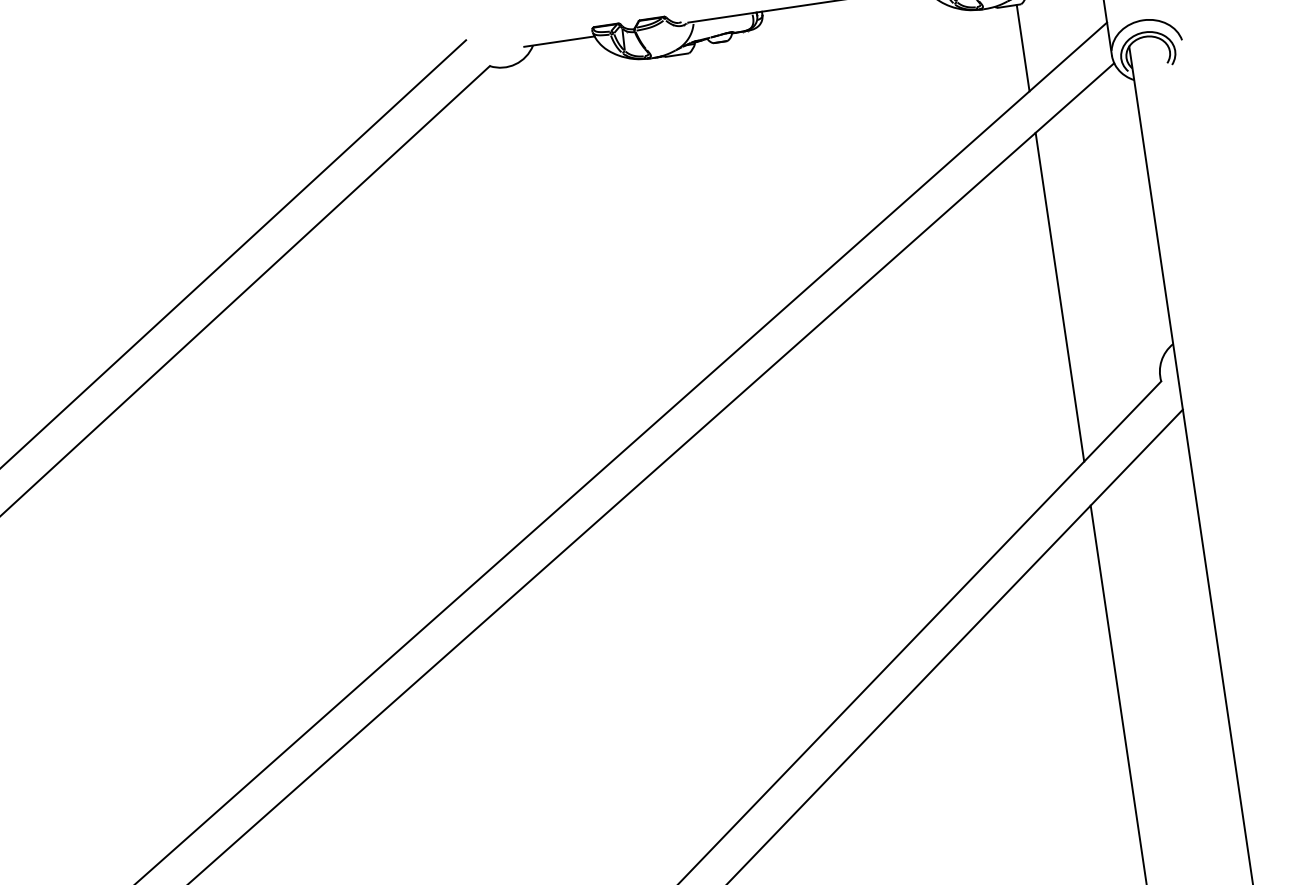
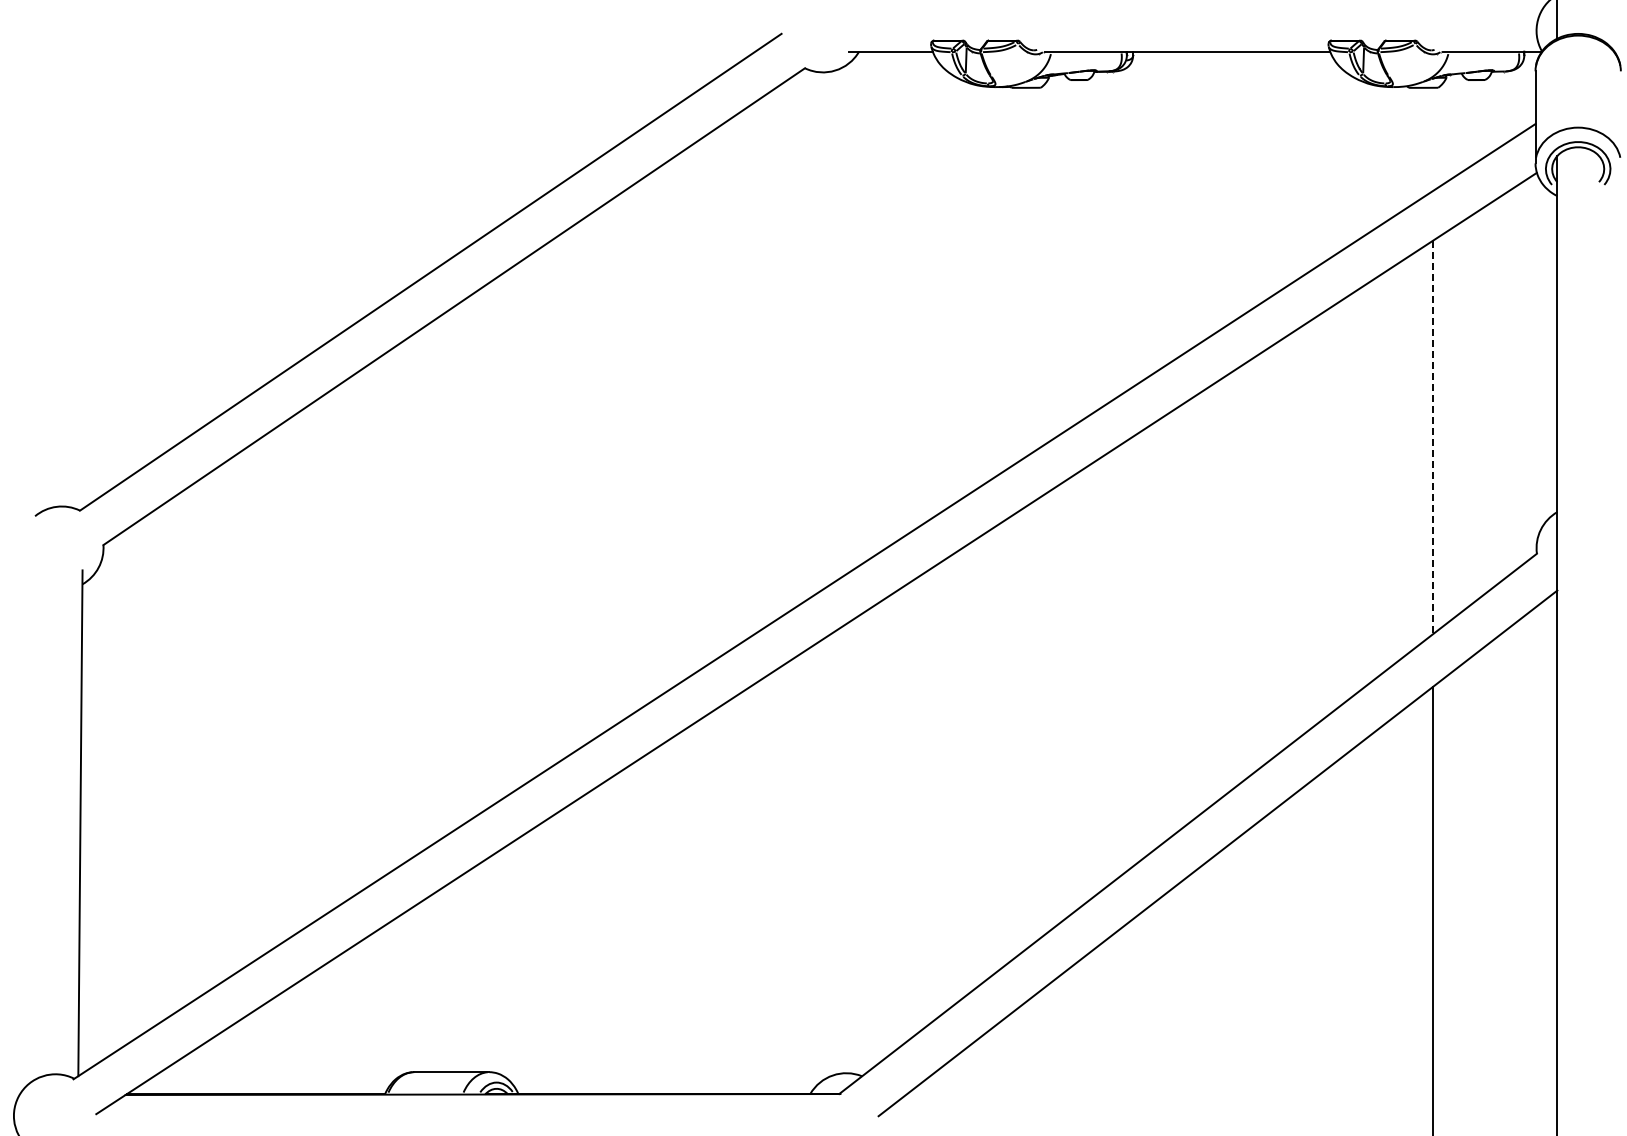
line: (1022, 48) -> (1432, 139), removed
line: (1059, 297) -> (1432, 437), solid -> dashed

